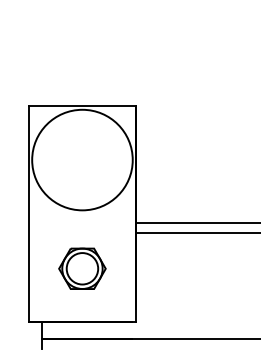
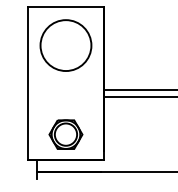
circle: (82, 160) -> (66, 45), size x0.71
part: (82, 268) -> (66, 134), moved

